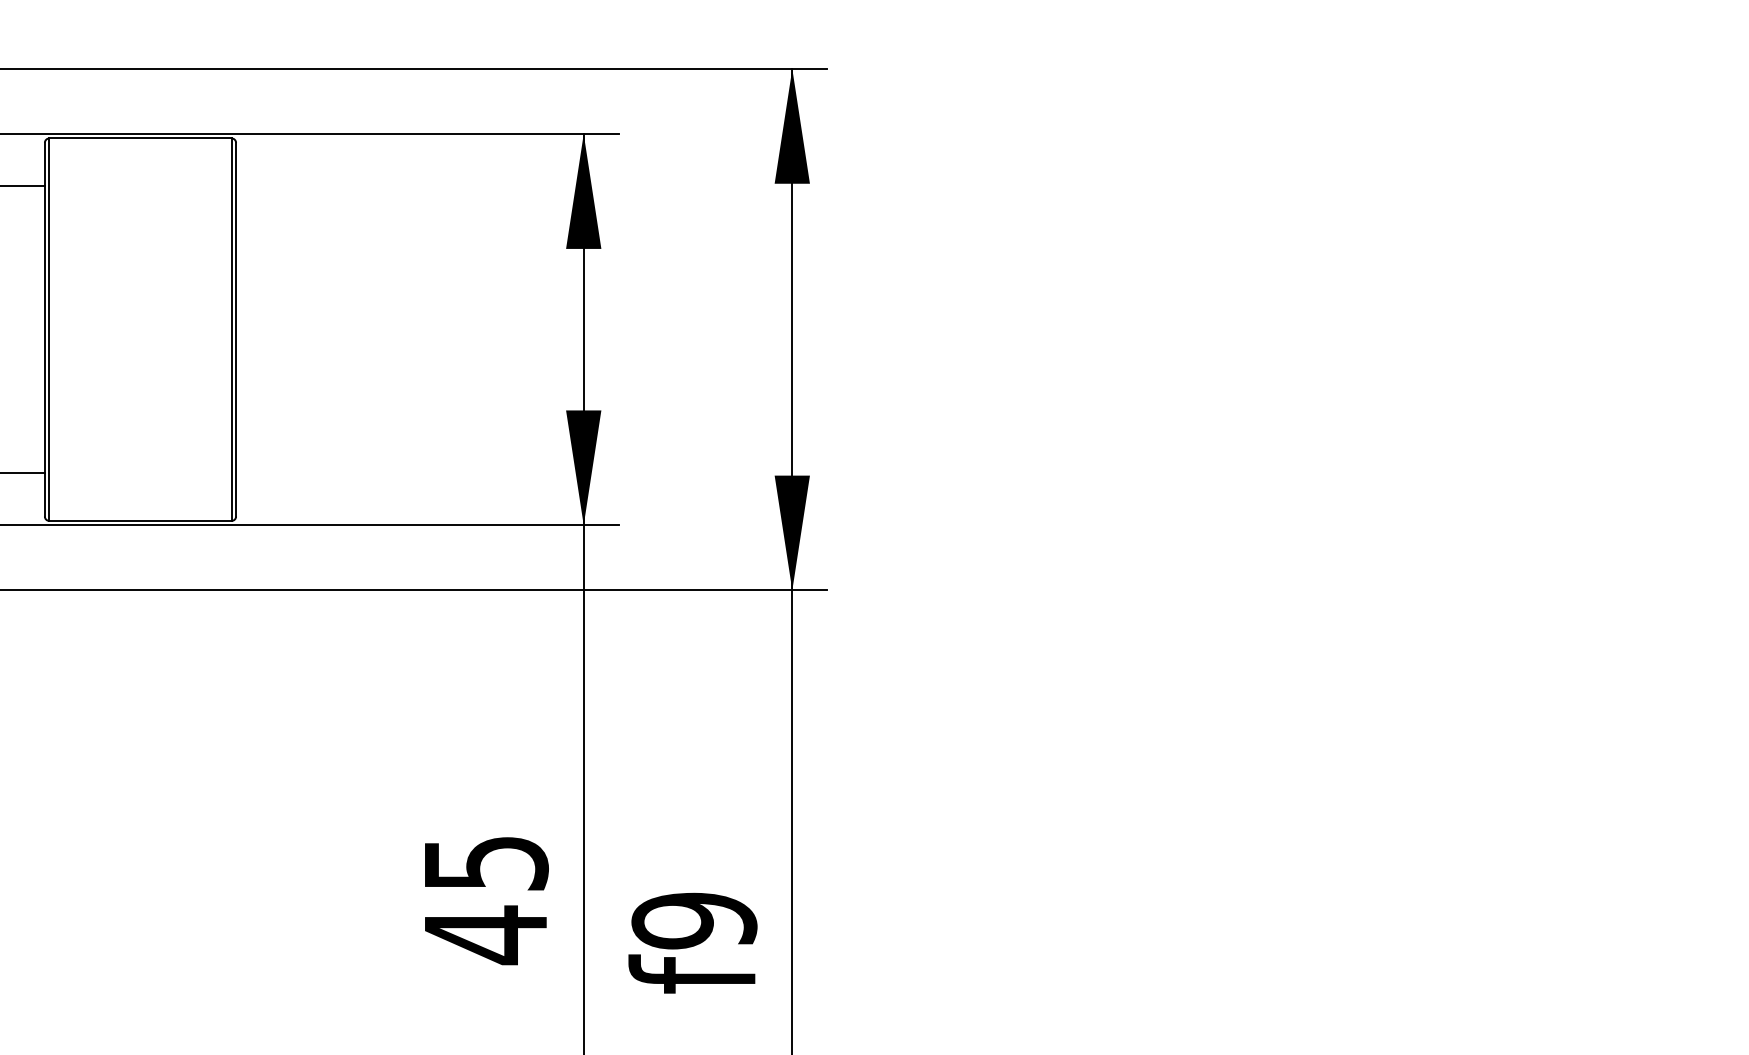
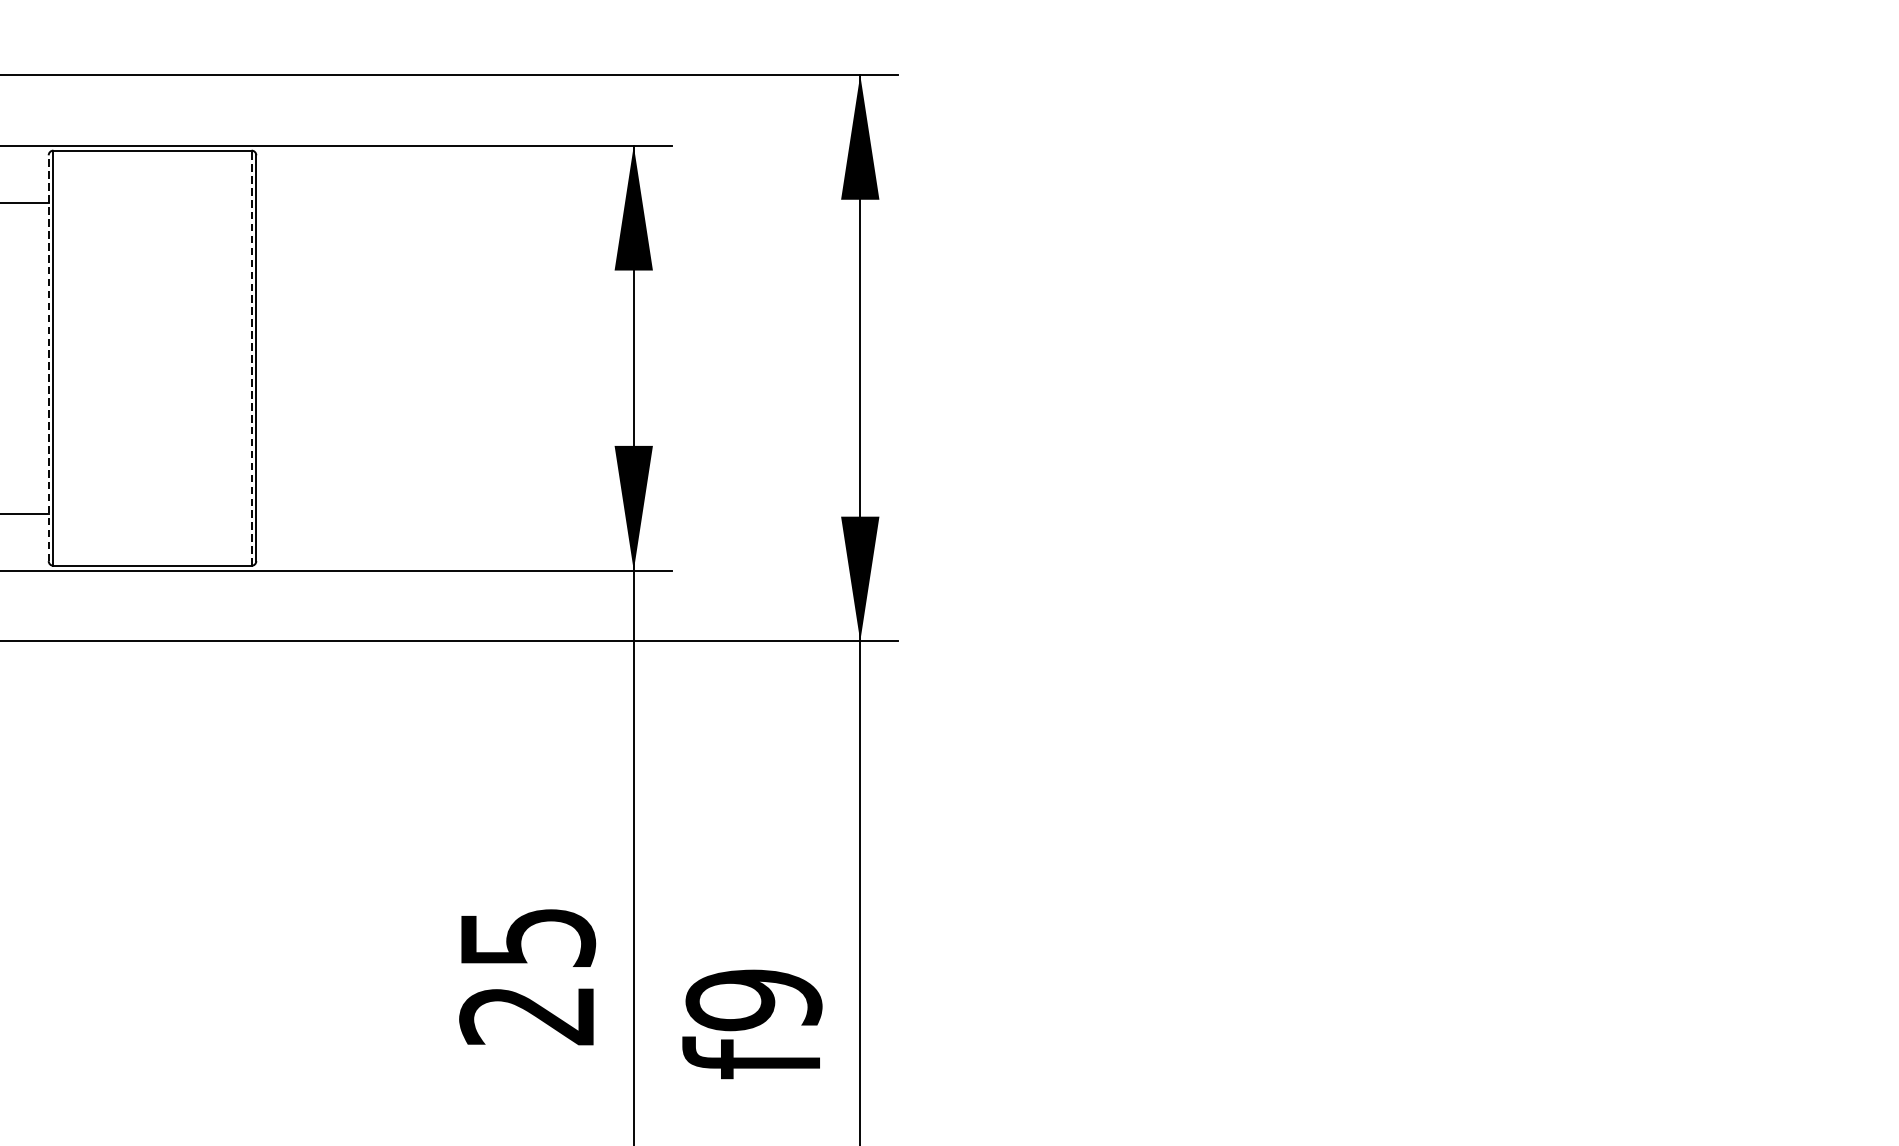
line: (44, 329) -> (48, 358), solid -> dashed
line: (231, 329) -> (251, 358), solid -> dashed
text: (484, 935) -> (526, 1016), 45 -> 25

